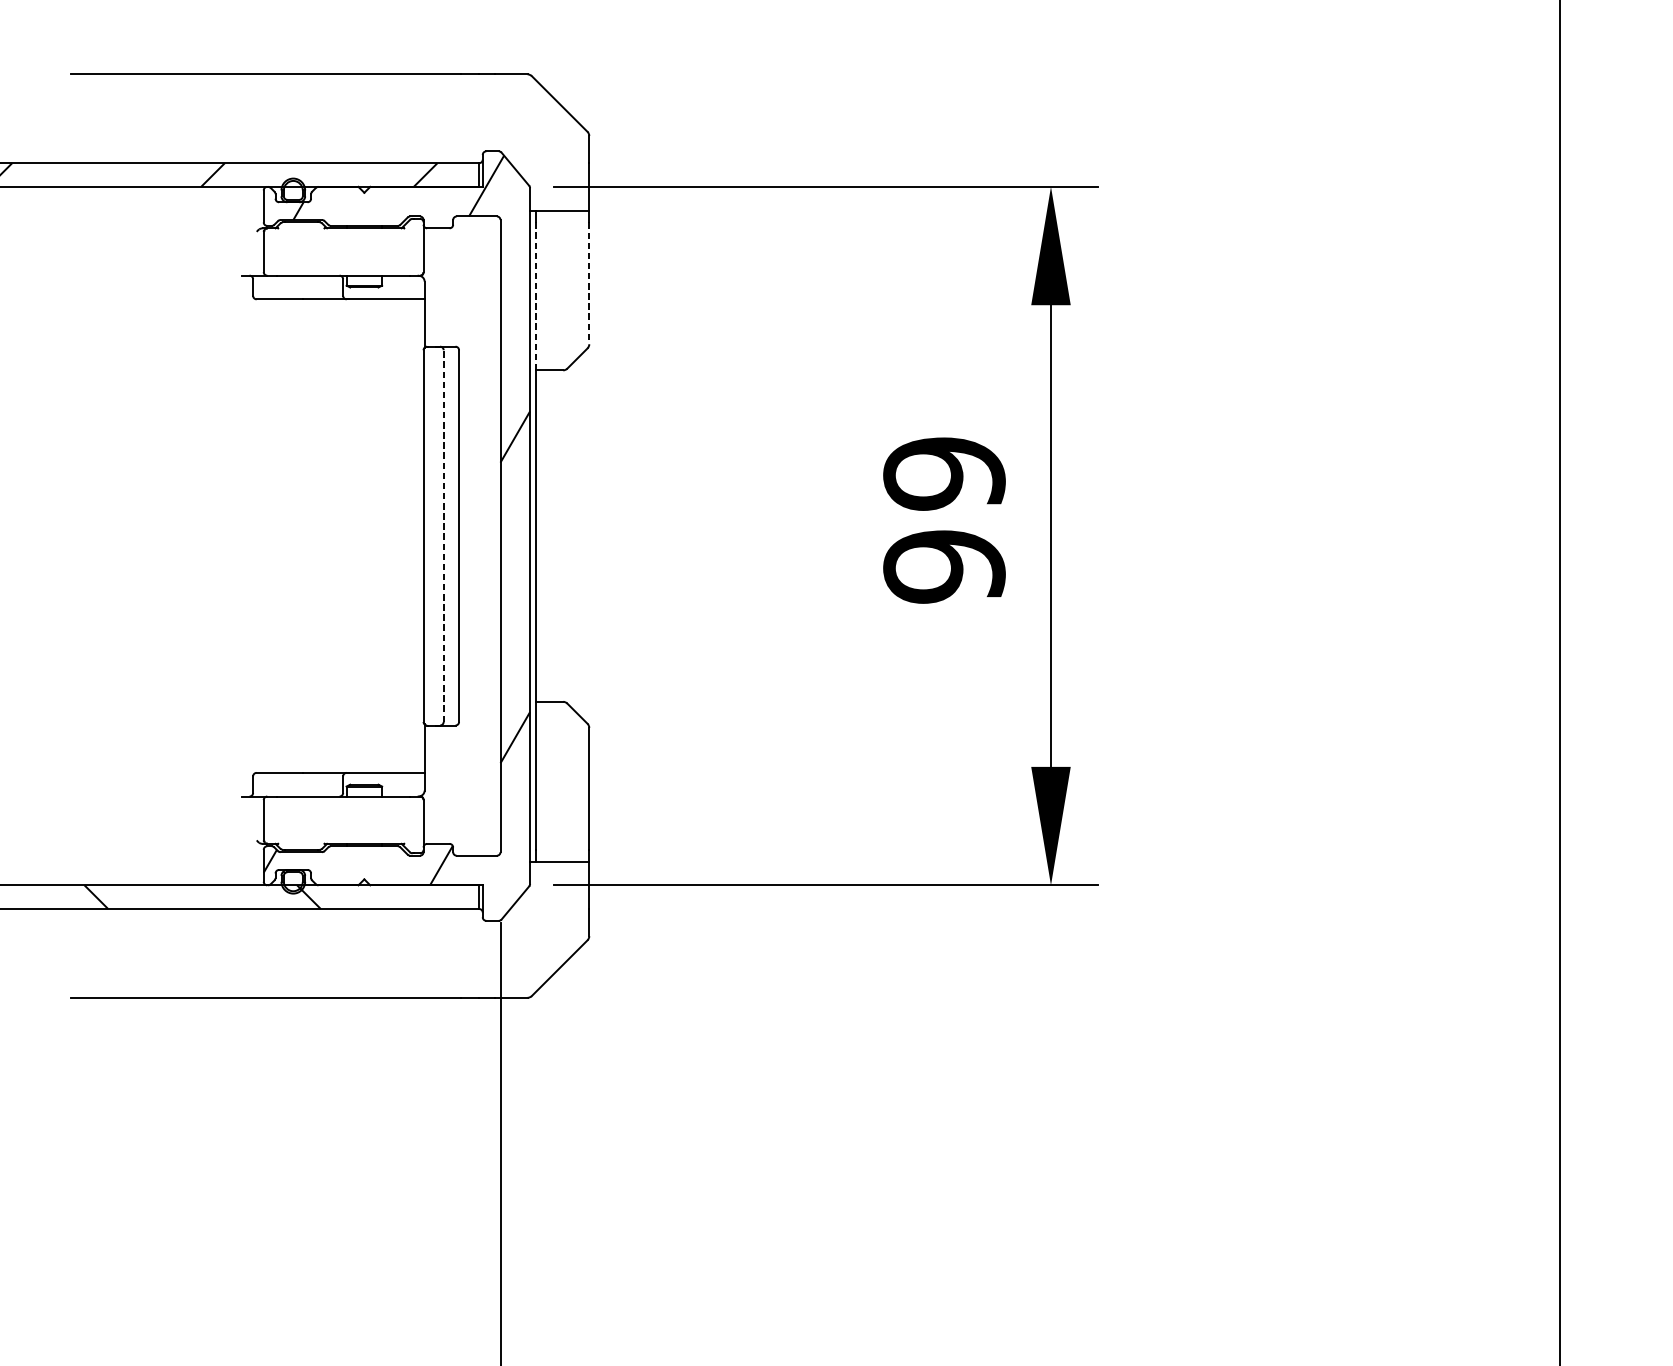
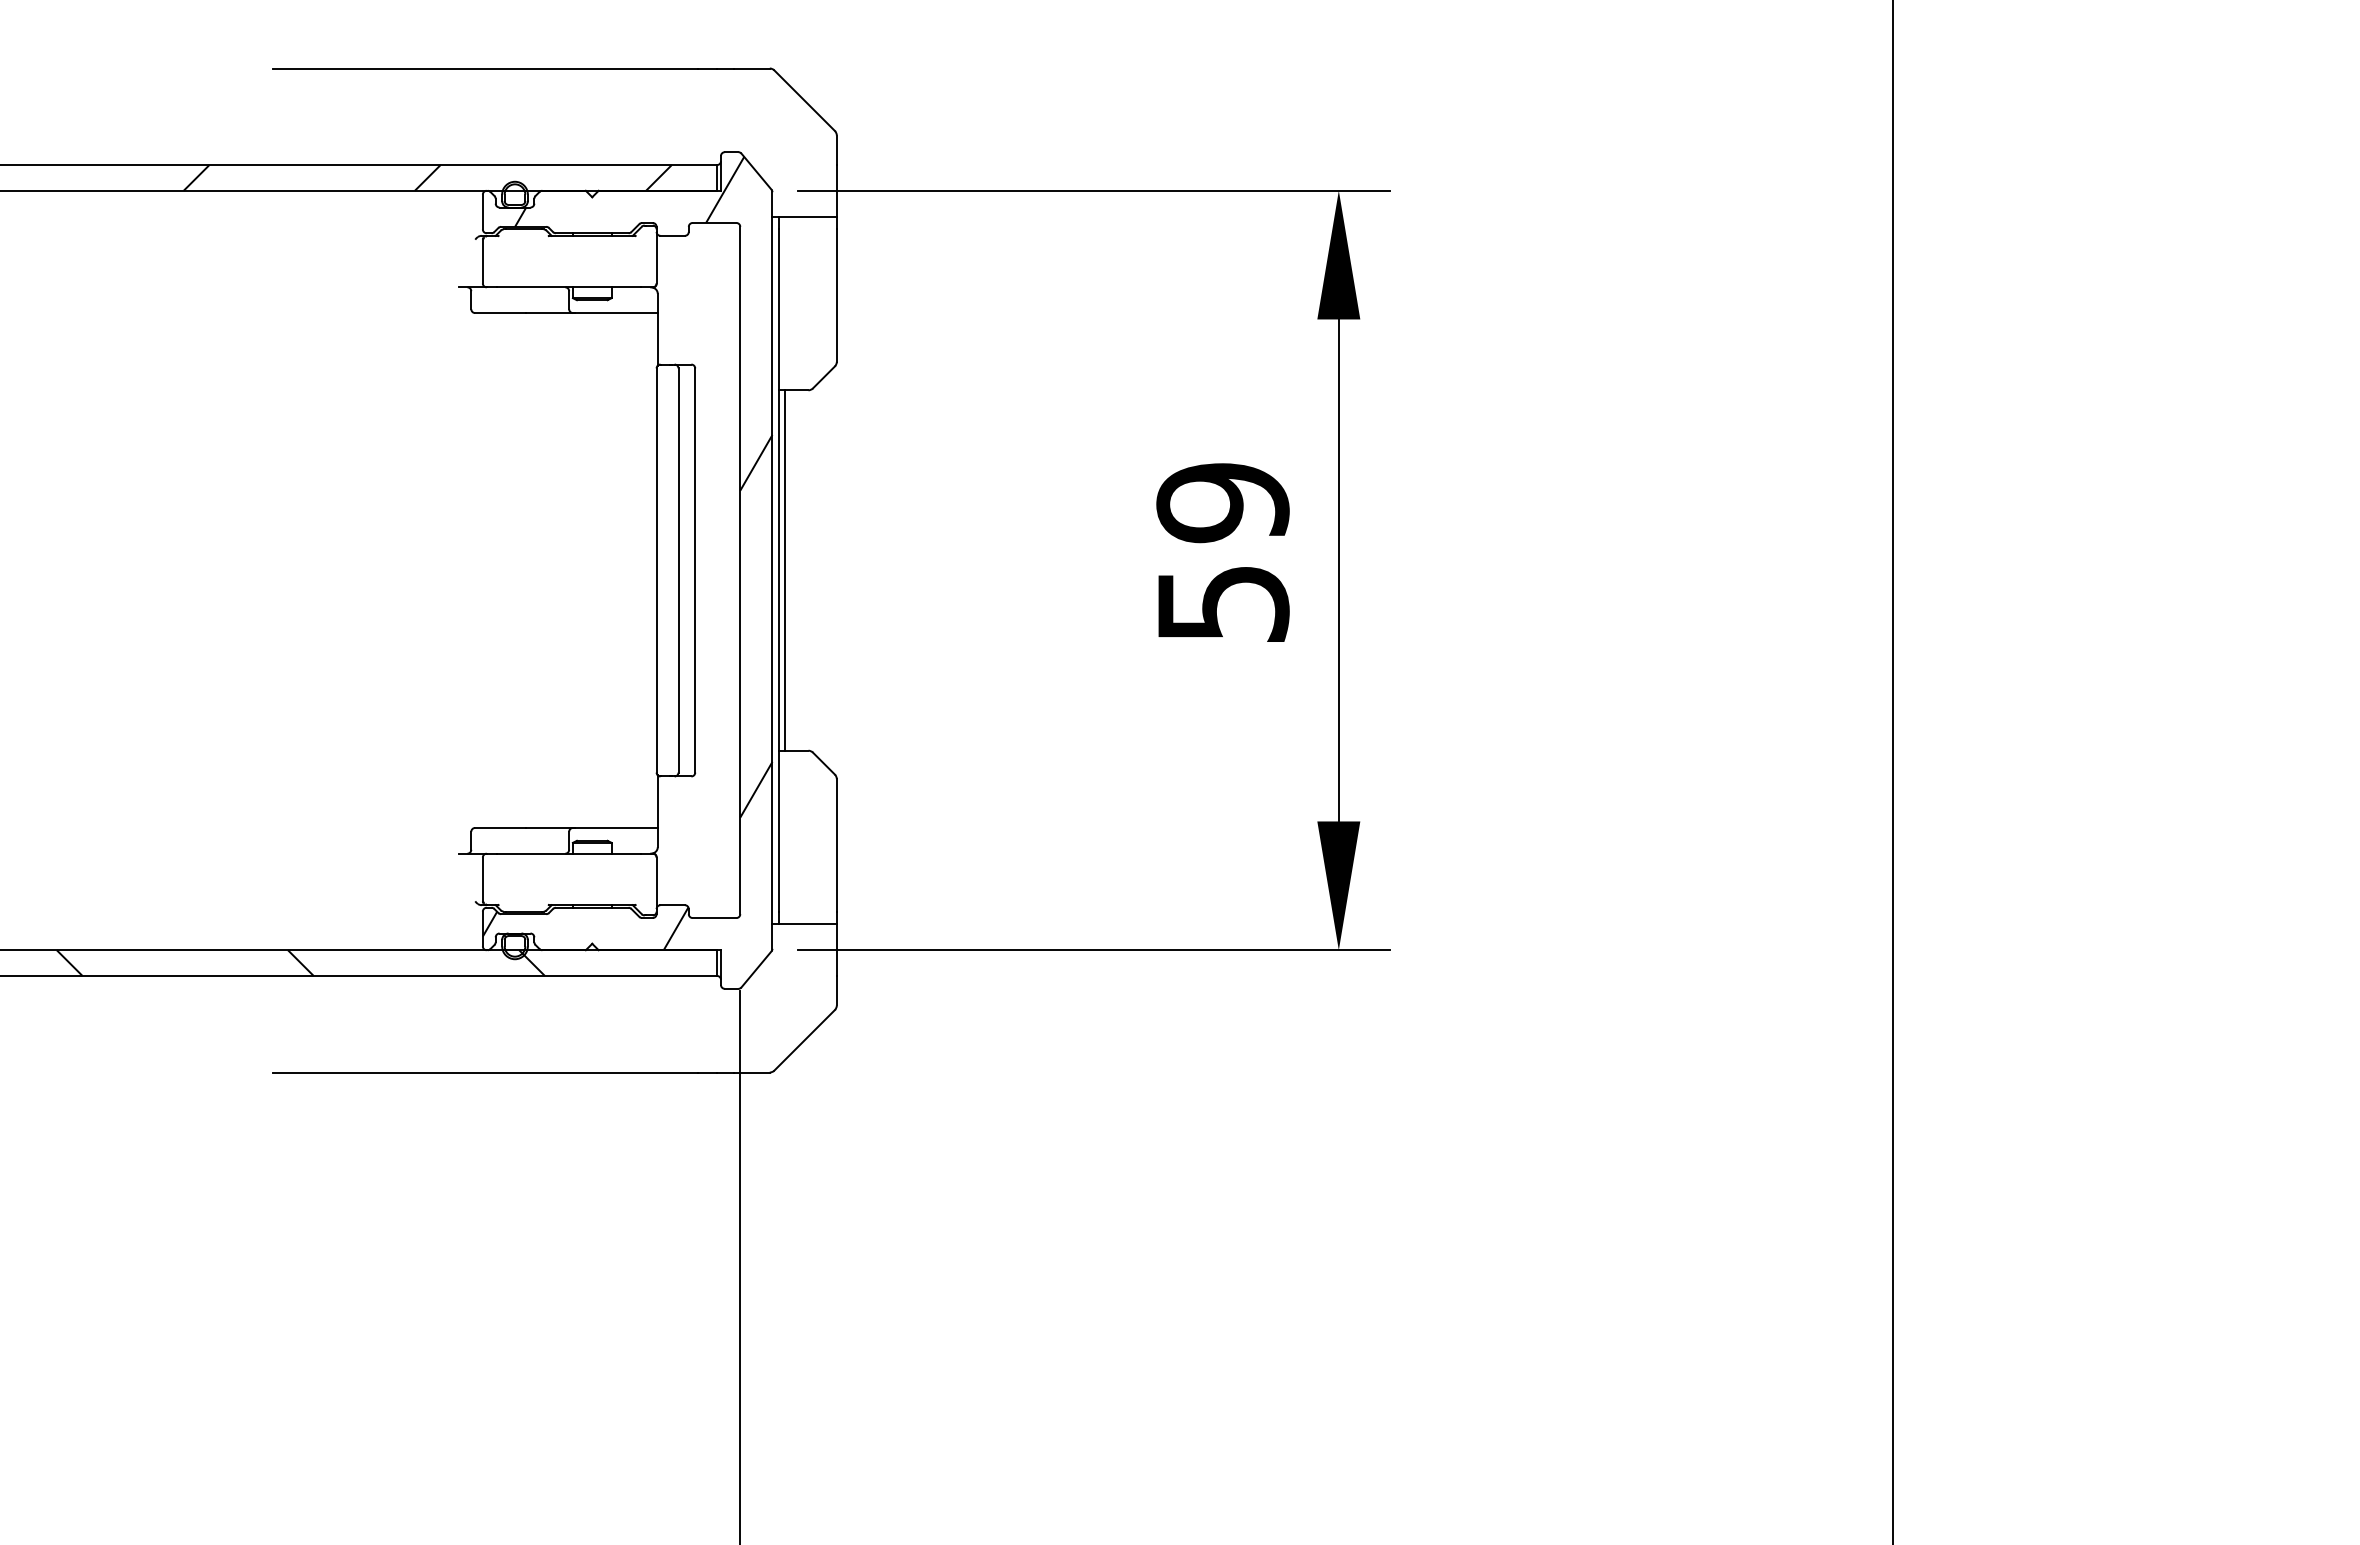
line: (588, 284) -> (836, 296), dashed -> solid
line: (535, 296) -> (778, 309), dashed -> solid
line: (443, 536) -> (678, 570), dashed -> solid
line: (542, 536) -> (785, 570), added
text: (944, 567) -> (1222, 604), 99 -> 59

